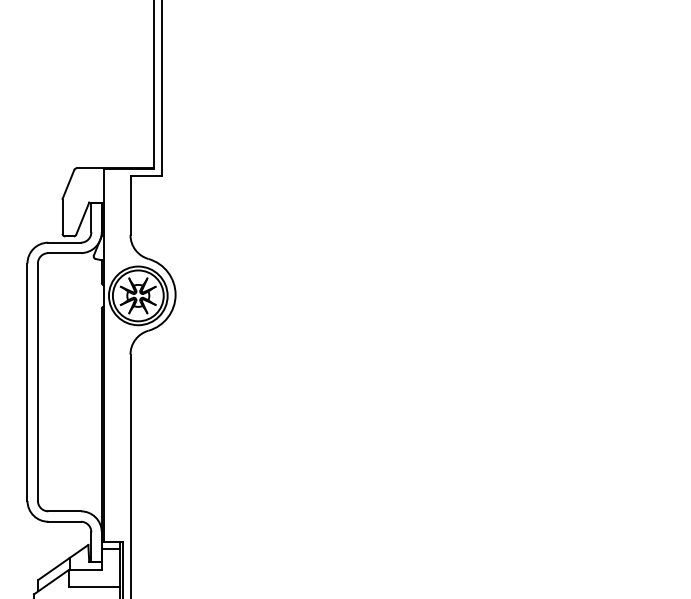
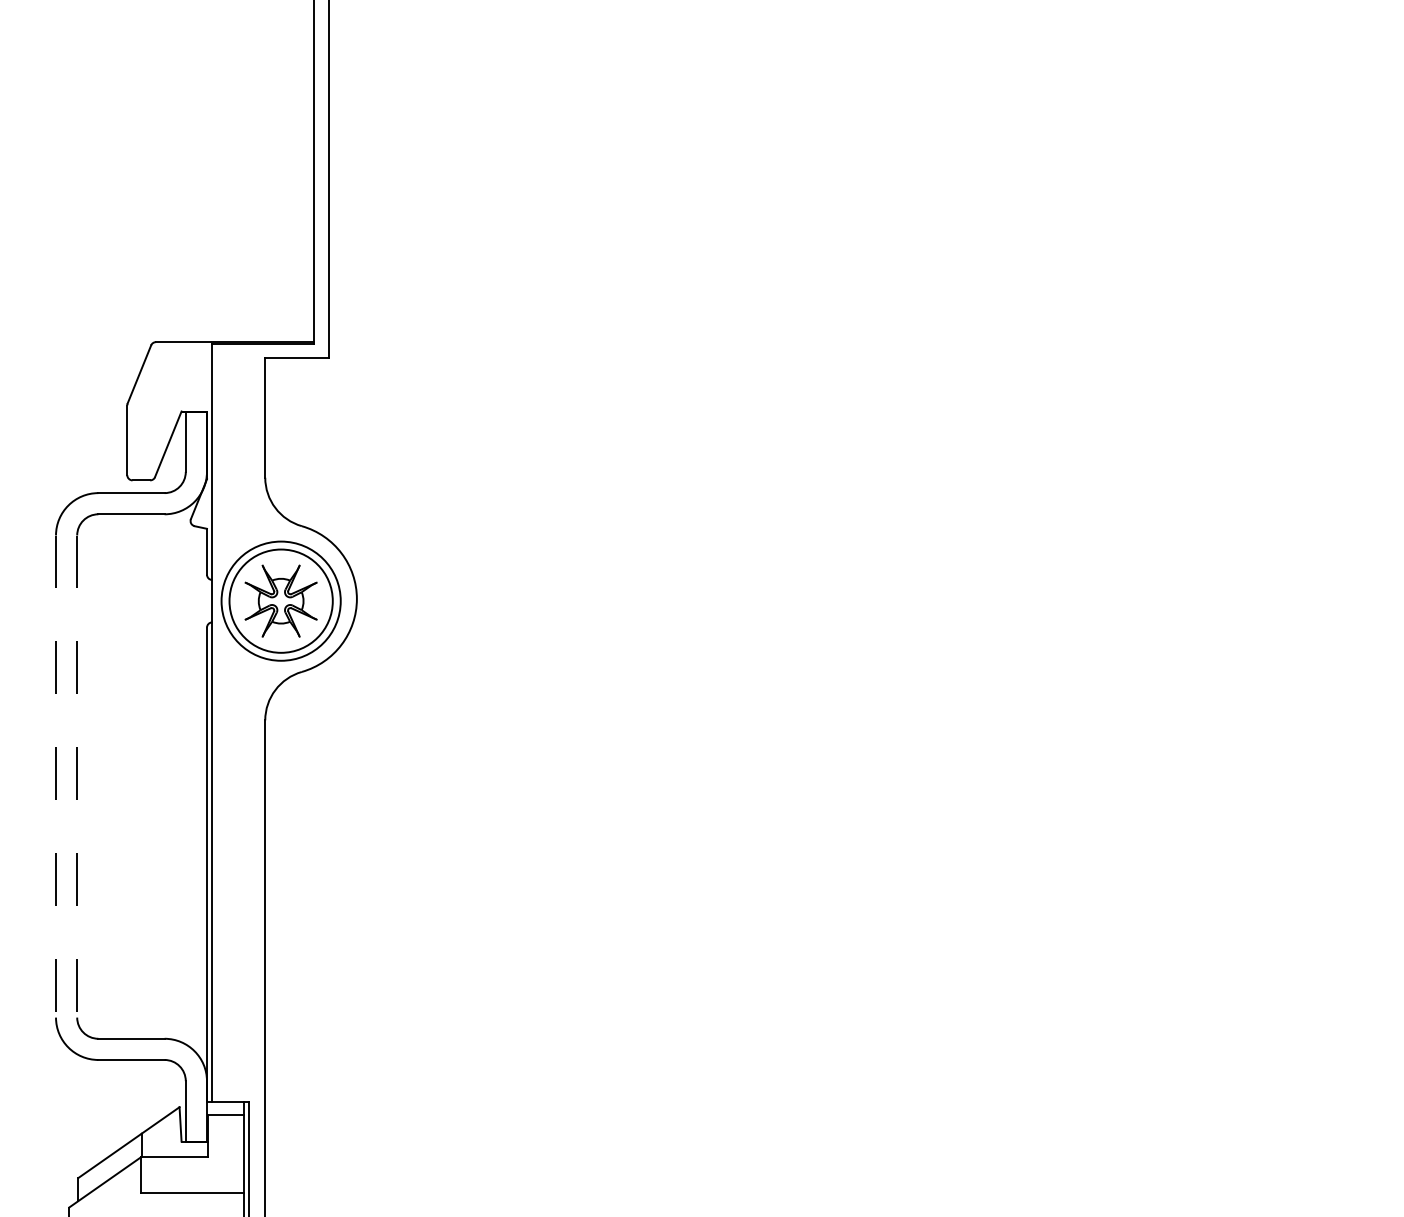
line: (27, 382) -> (56, 777), solid -> dashed
line: (37, 382) -> (76, 777), solid -> dashed

